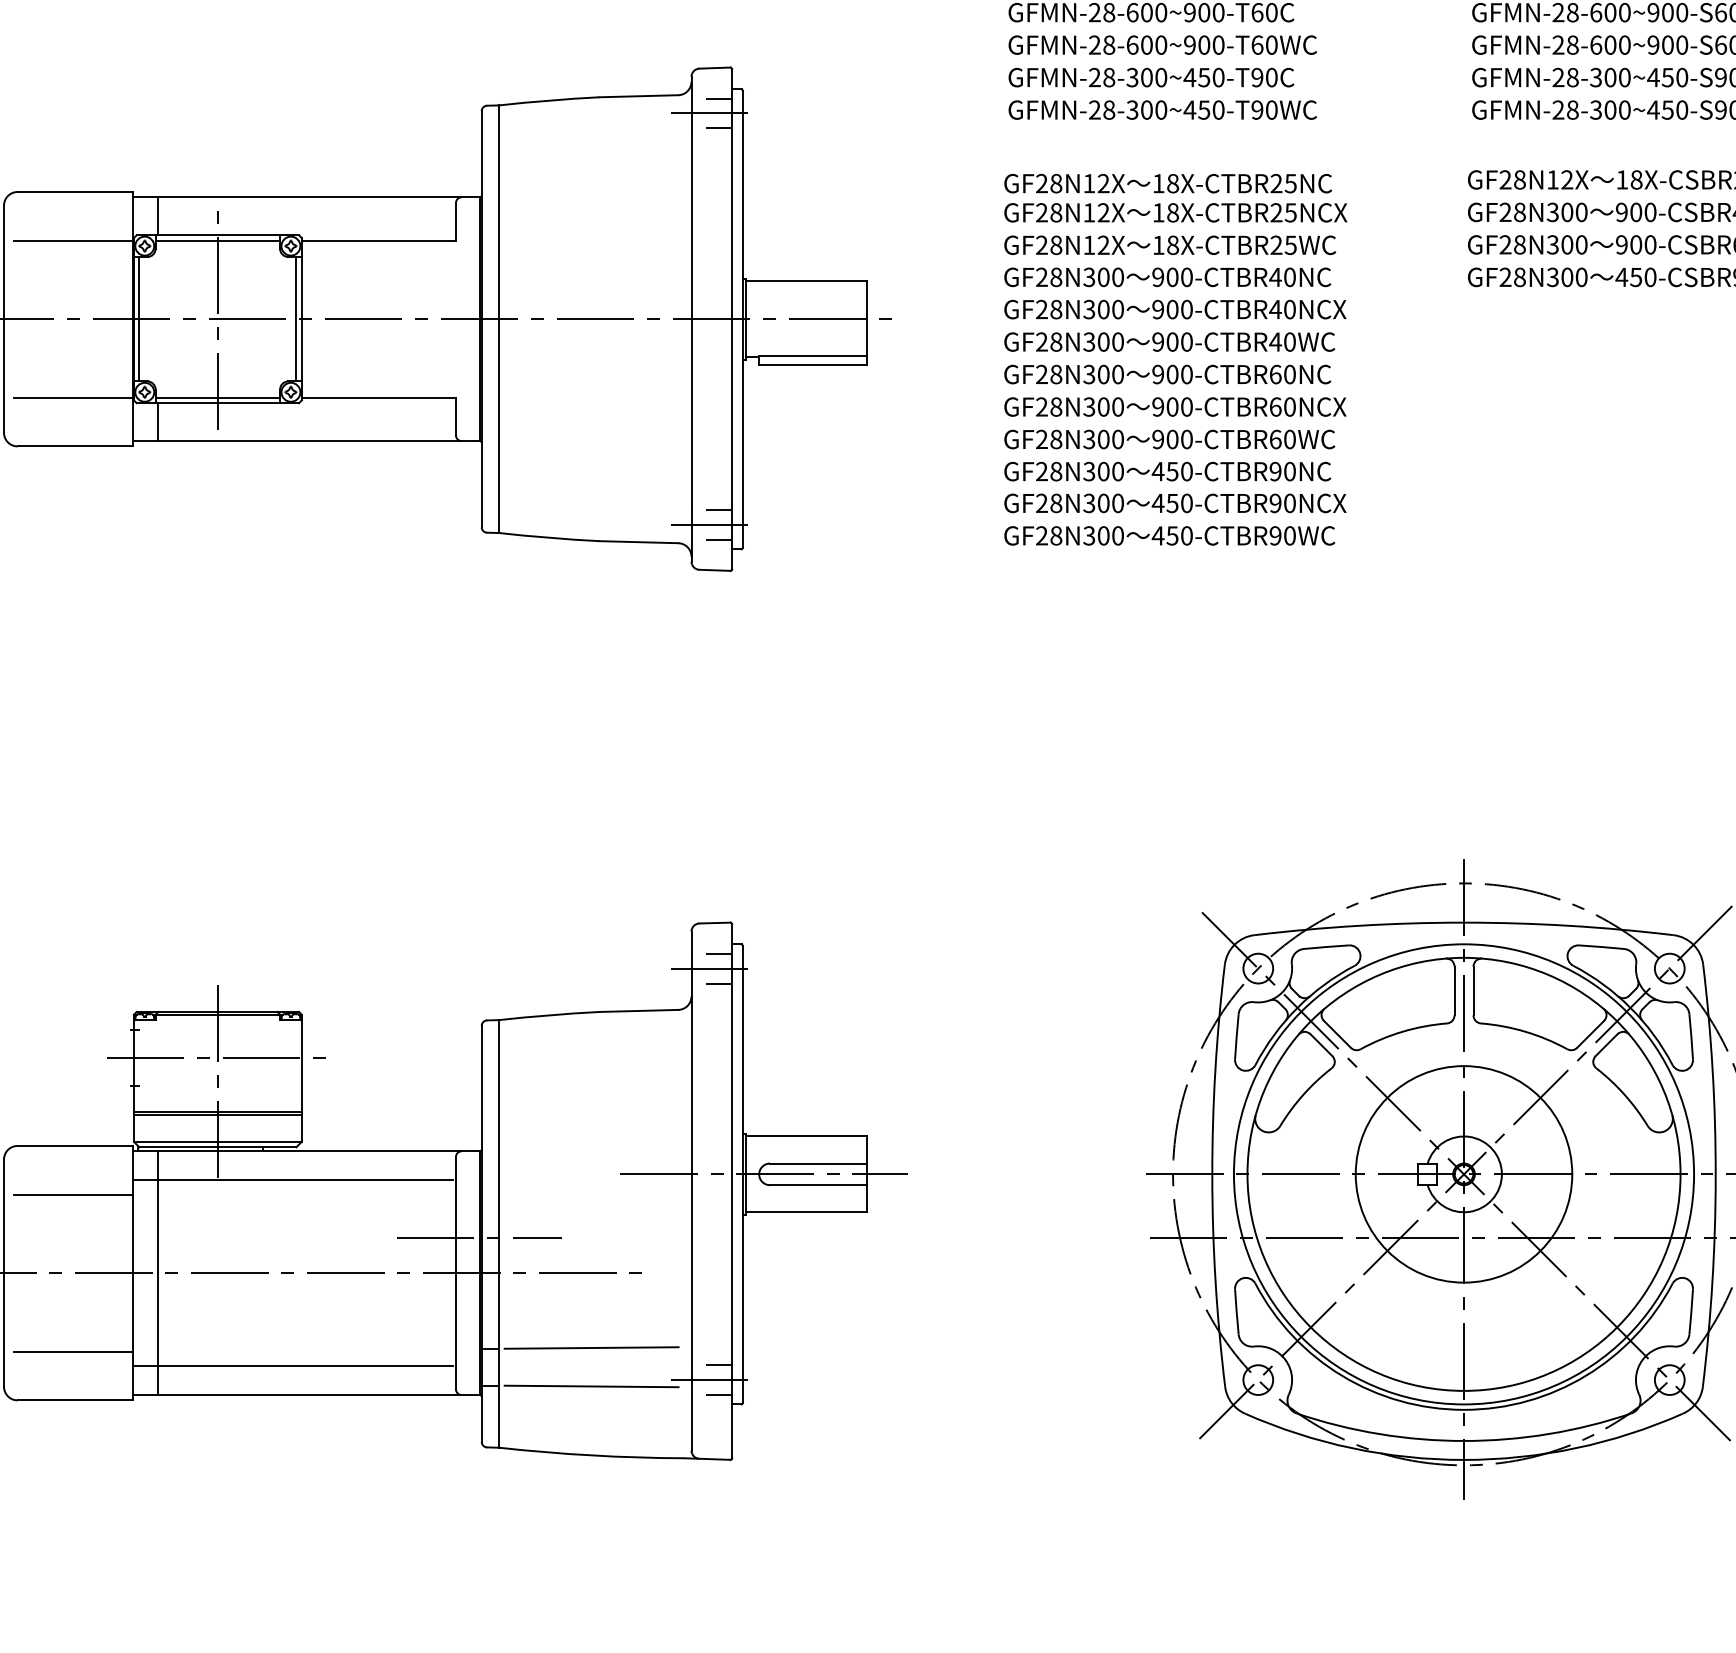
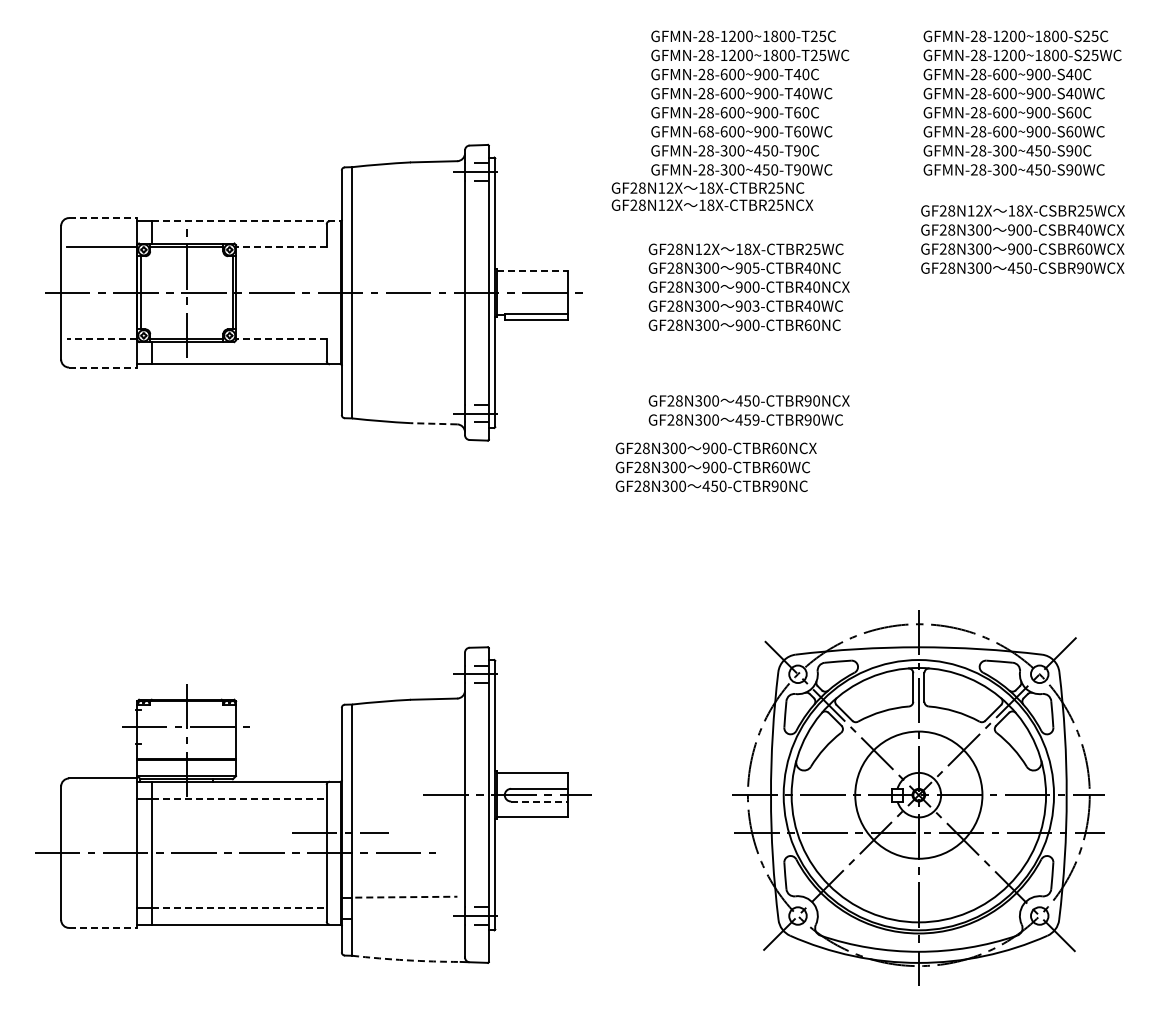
text: (1094, 44) -> (701, 131), GFMN-28-600~900-T60WC -> GFMN-68-600~900-T60WC
line: (74, 192) -> (102, 218), solid -> dashed
line: (319, 197) -> (246, 221), solid -> dashed
text: (1175, 197) -> (712, 196), moved
line: (377, 240) -> (280, 246), solid -> dashed
text: (1185, 276) -> (755, 267), 900-CTBR40NC -> 905-CTBR40NC
line: (806, 281) -> (532, 270), solid -> dashed
text: (1185, 340) -> (755, 305), 900-CTBR40WC -> 903-CTBR40WC
line: (72, 397) -> (101, 338), solid -> dashed
line: (377, 397) -> (280, 338), solid -> dashed
text: (1174, 437) -> (715, 466), moved
line: (74, 446) -> (102, 367), solid -> dashed
text: (1185, 534) -> (755, 419), 450-CTBR90WC -> 459-CTBR90WC
line: (637, 541) -> (433, 423), solid -> dashed
line: (305, 1180) -> (238, 798), solid -> dashed
line: (818, 1185) -> (539, 801), solid -> dashed
line: (72, 1195) -> (101, 807), removed
line: (591, 1348) -> (406, 897), solid -> dashed
line: (72, 1351) -> (101, 899), removed
line: (305, 1365) -> (238, 907), solid -> dashed
line: (591, 1385) -> (406, 919), removed
line: (74, 1399) -> (102, 927), solid -> dashed
arc: (591, 1455) -> (406, 960), solid -> dashed

